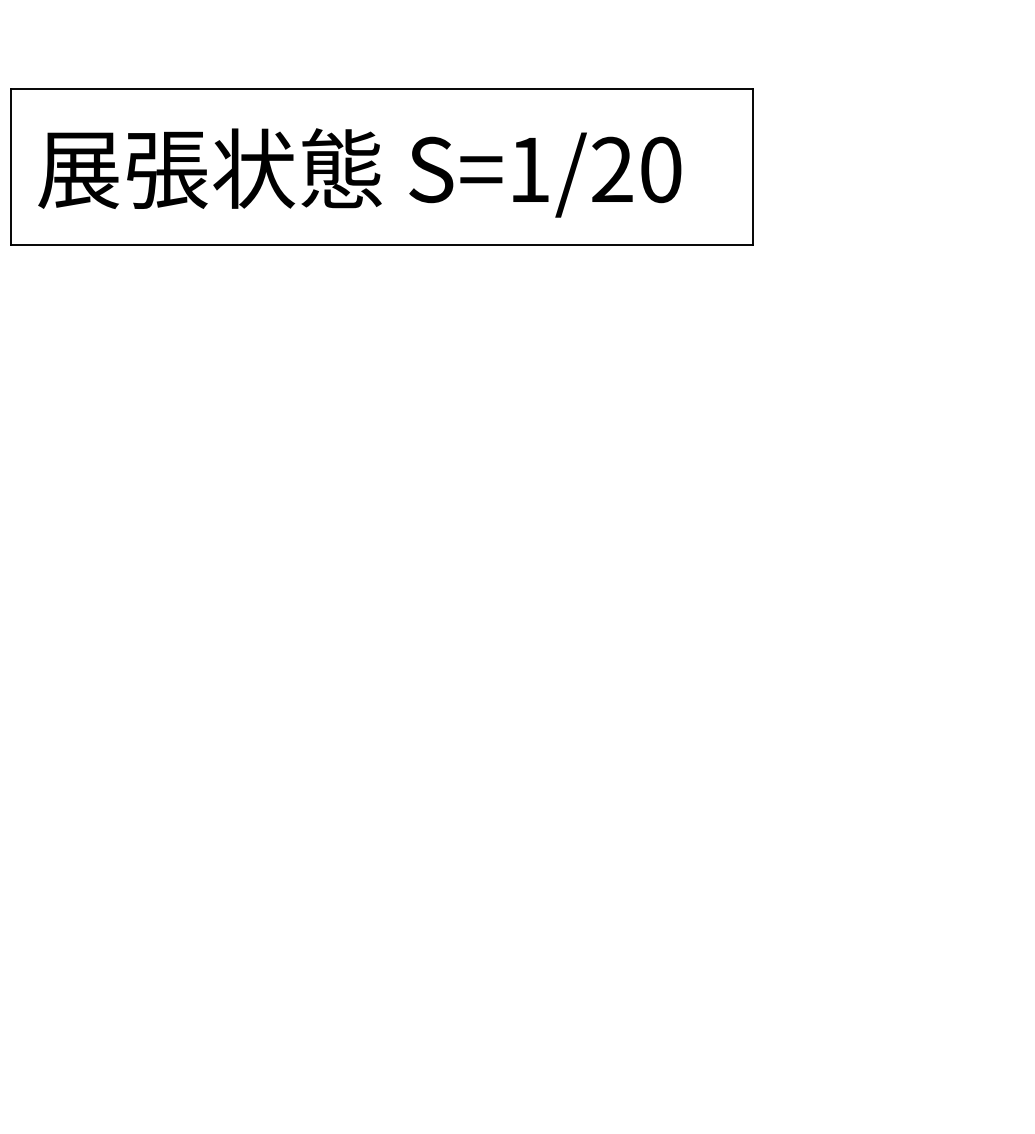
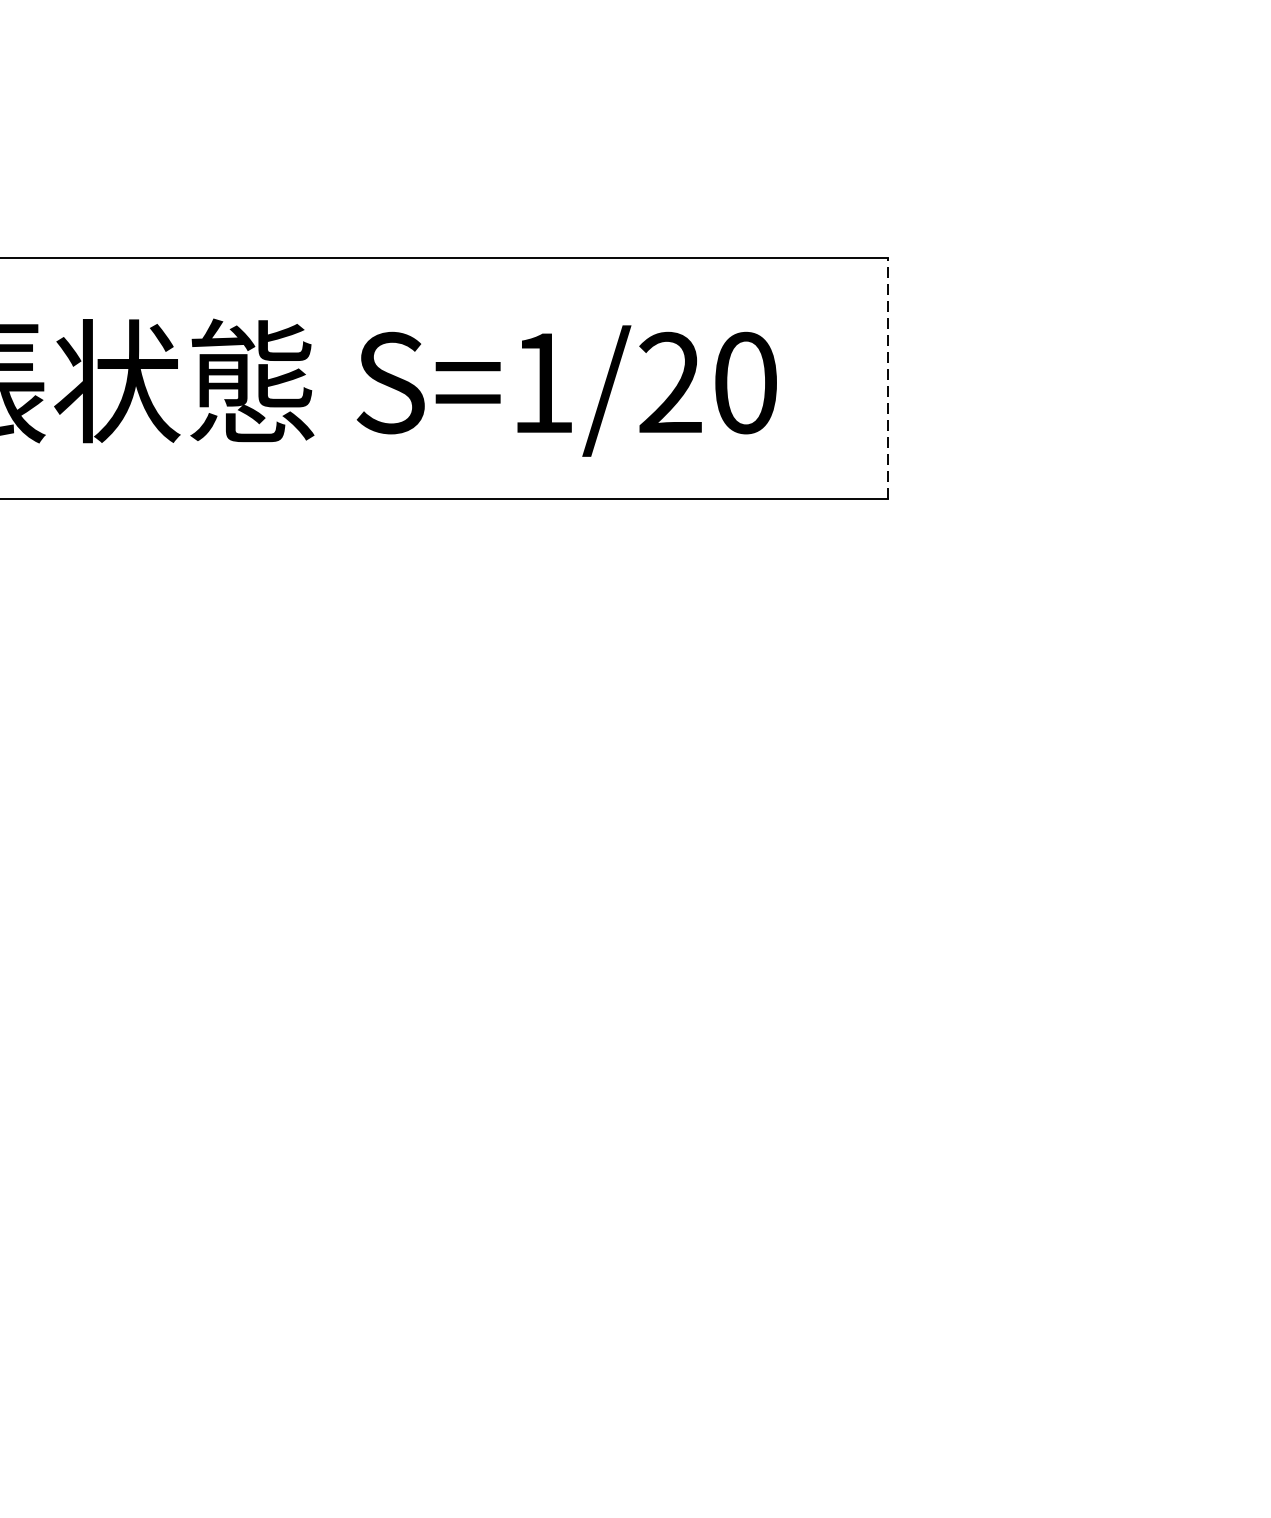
line: (753, 166) -> (888, 377), solid -> dashed

